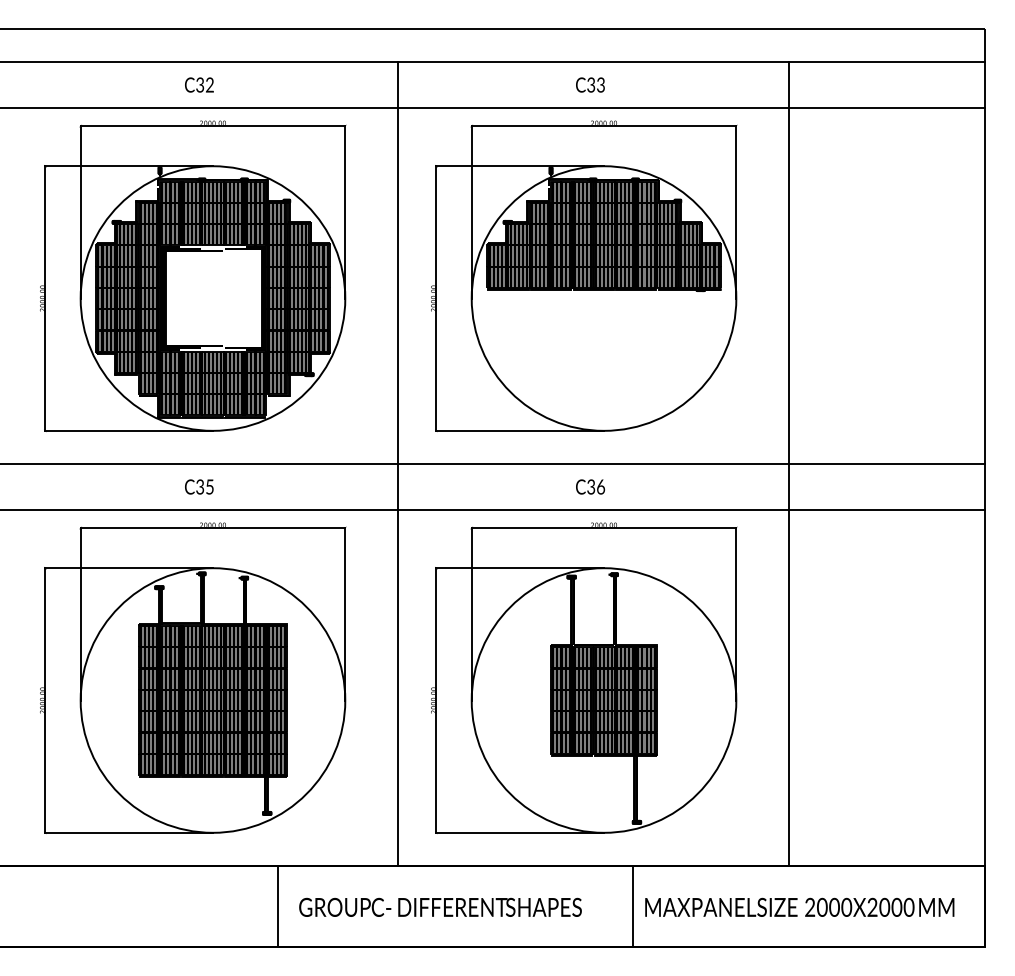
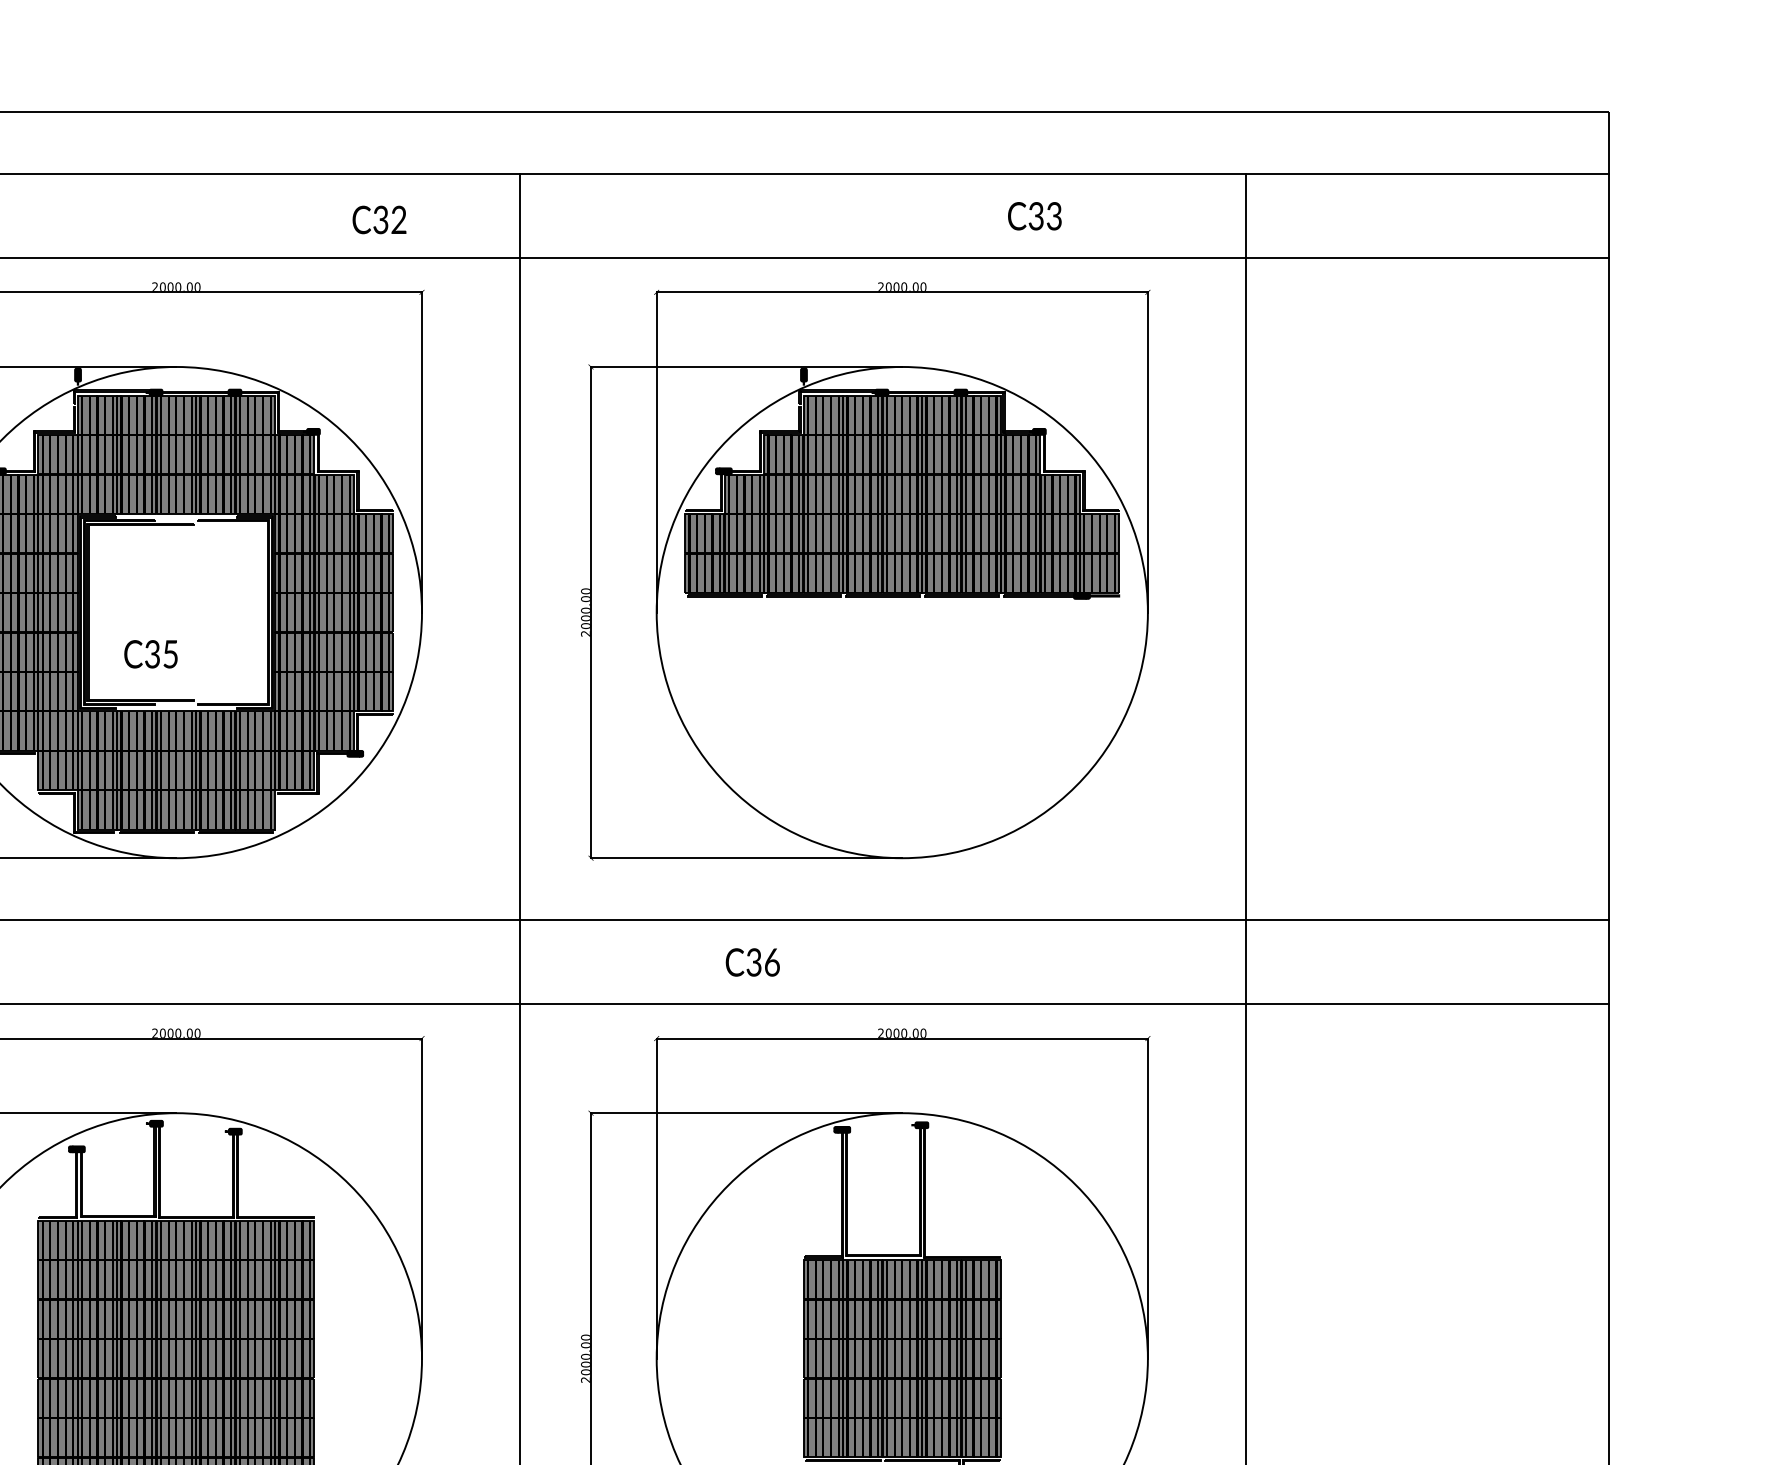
text: (199, 84) -> (379, 218), moved
text: (590, 84) -> (1034, 215), moved
text: (199, 486) -> (151, 653), moved
text: (590, 486) -> (752, 961), moved

